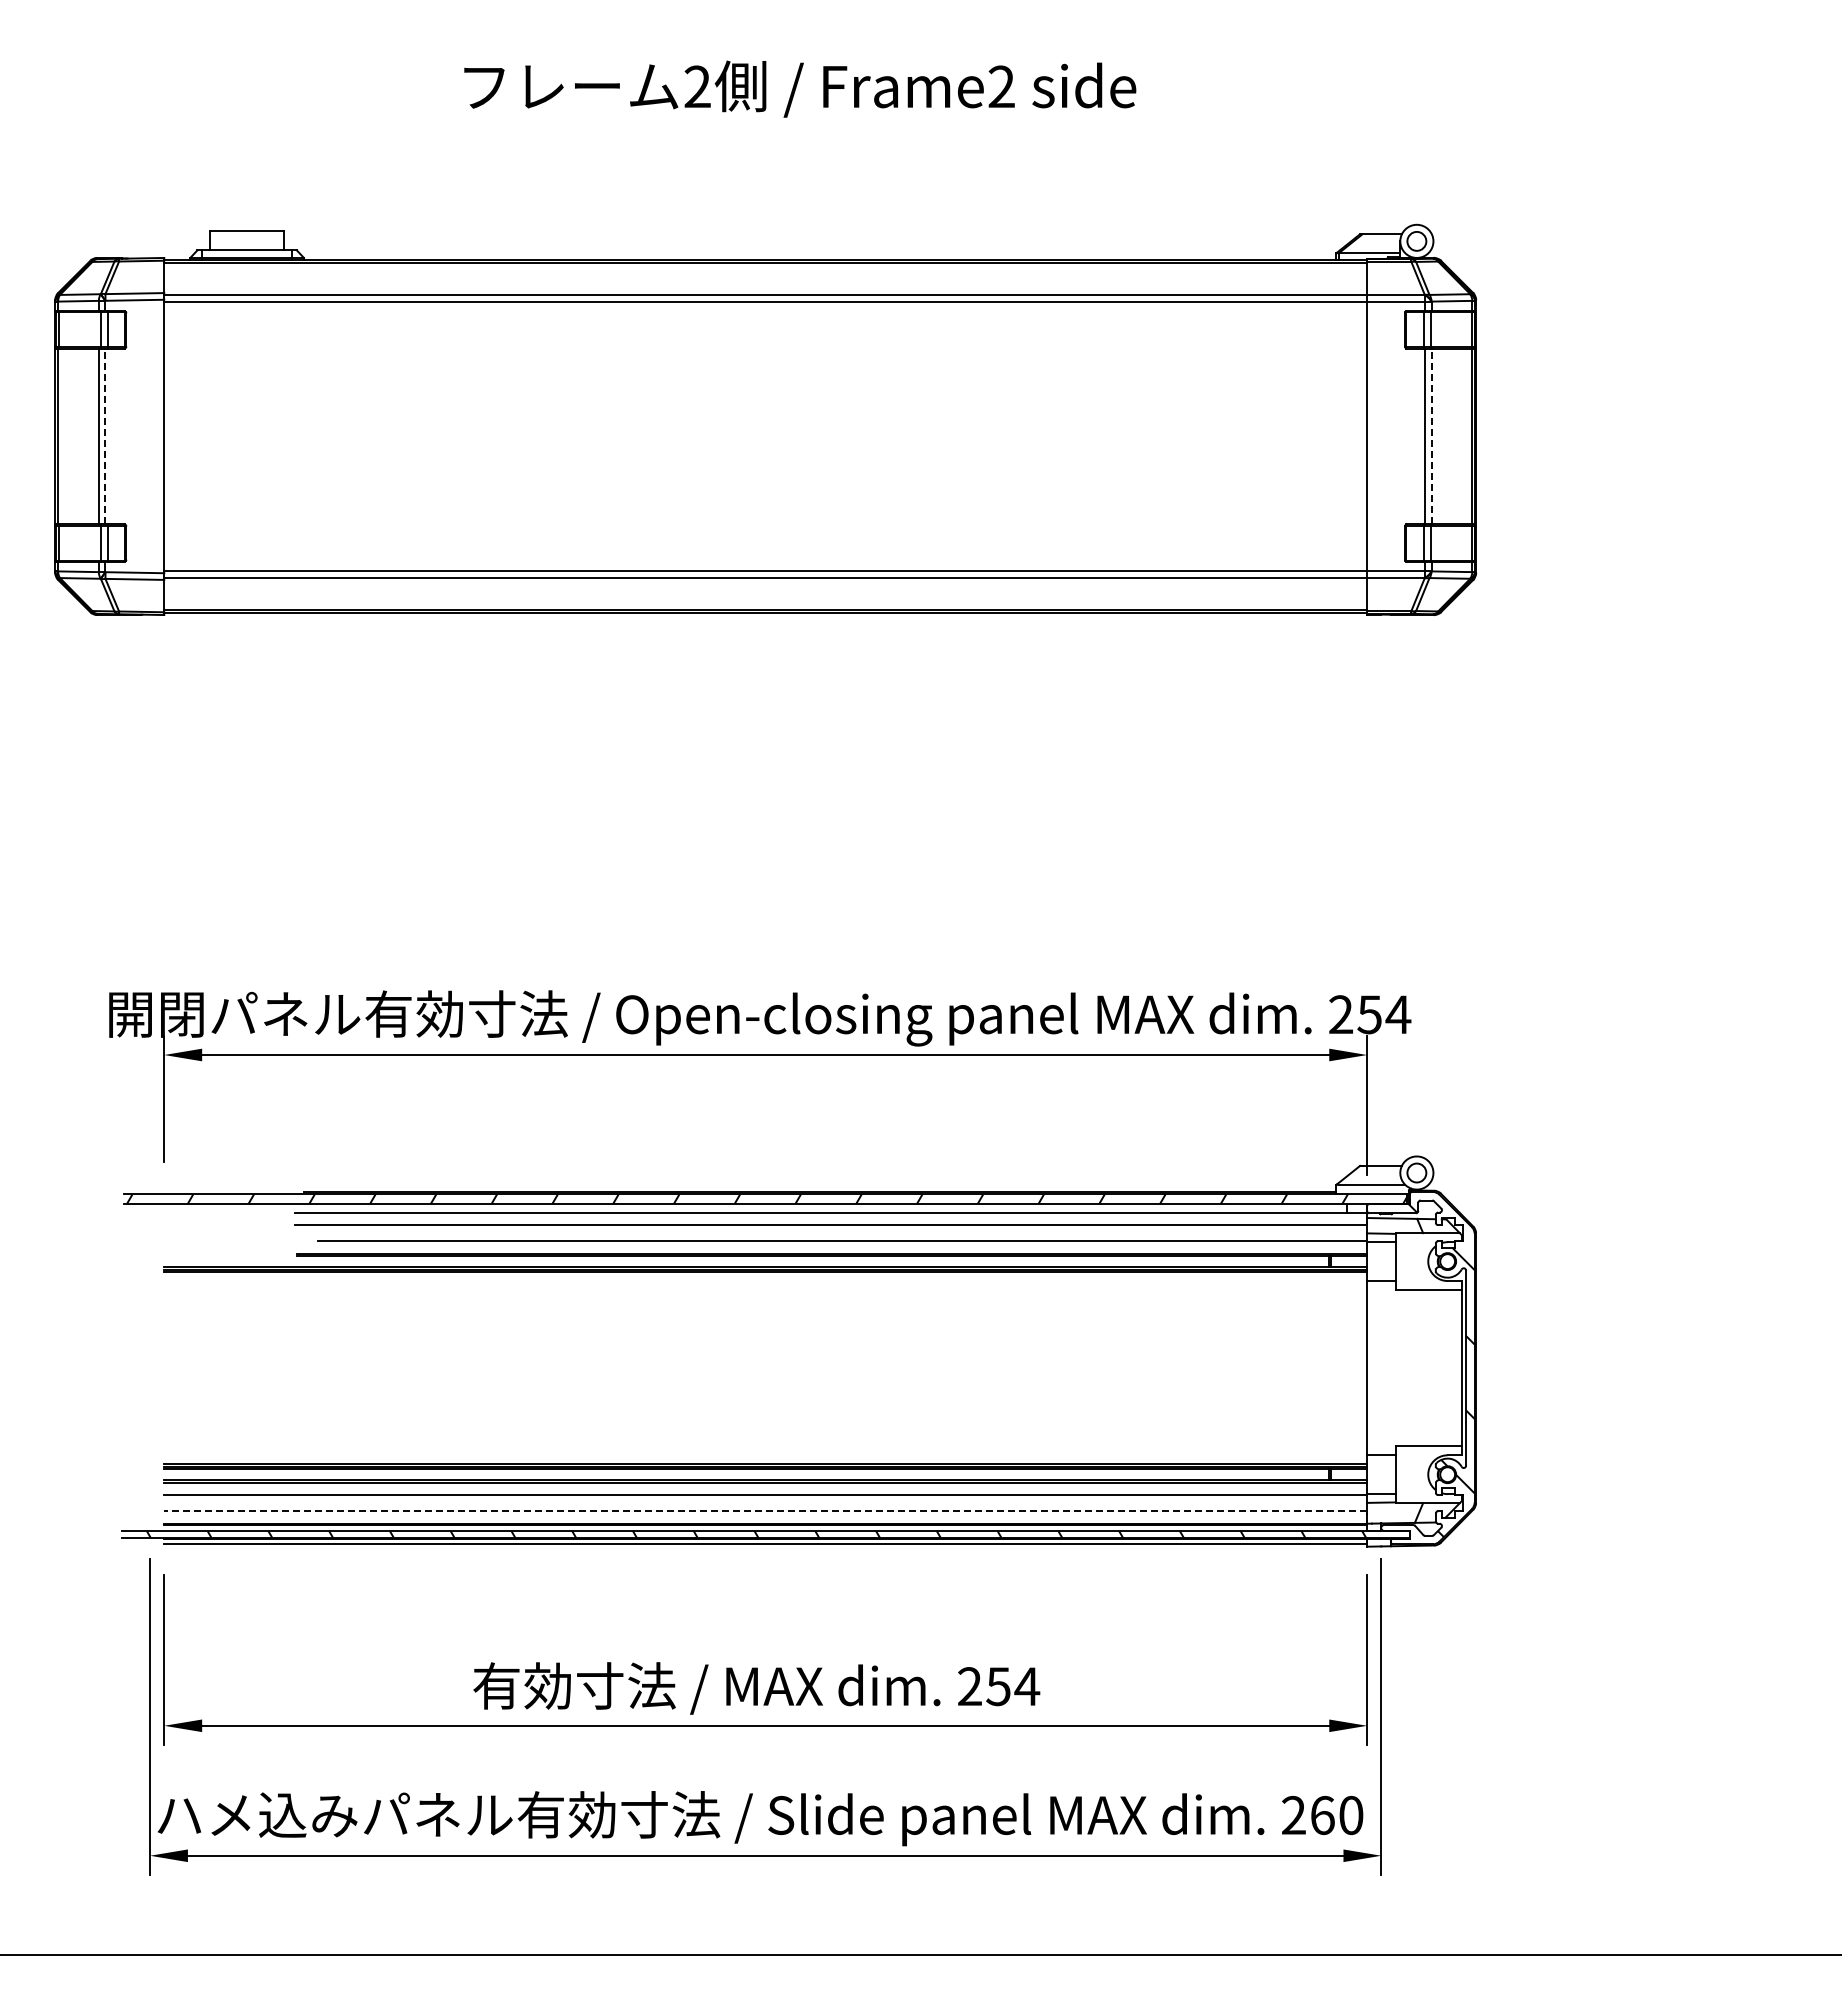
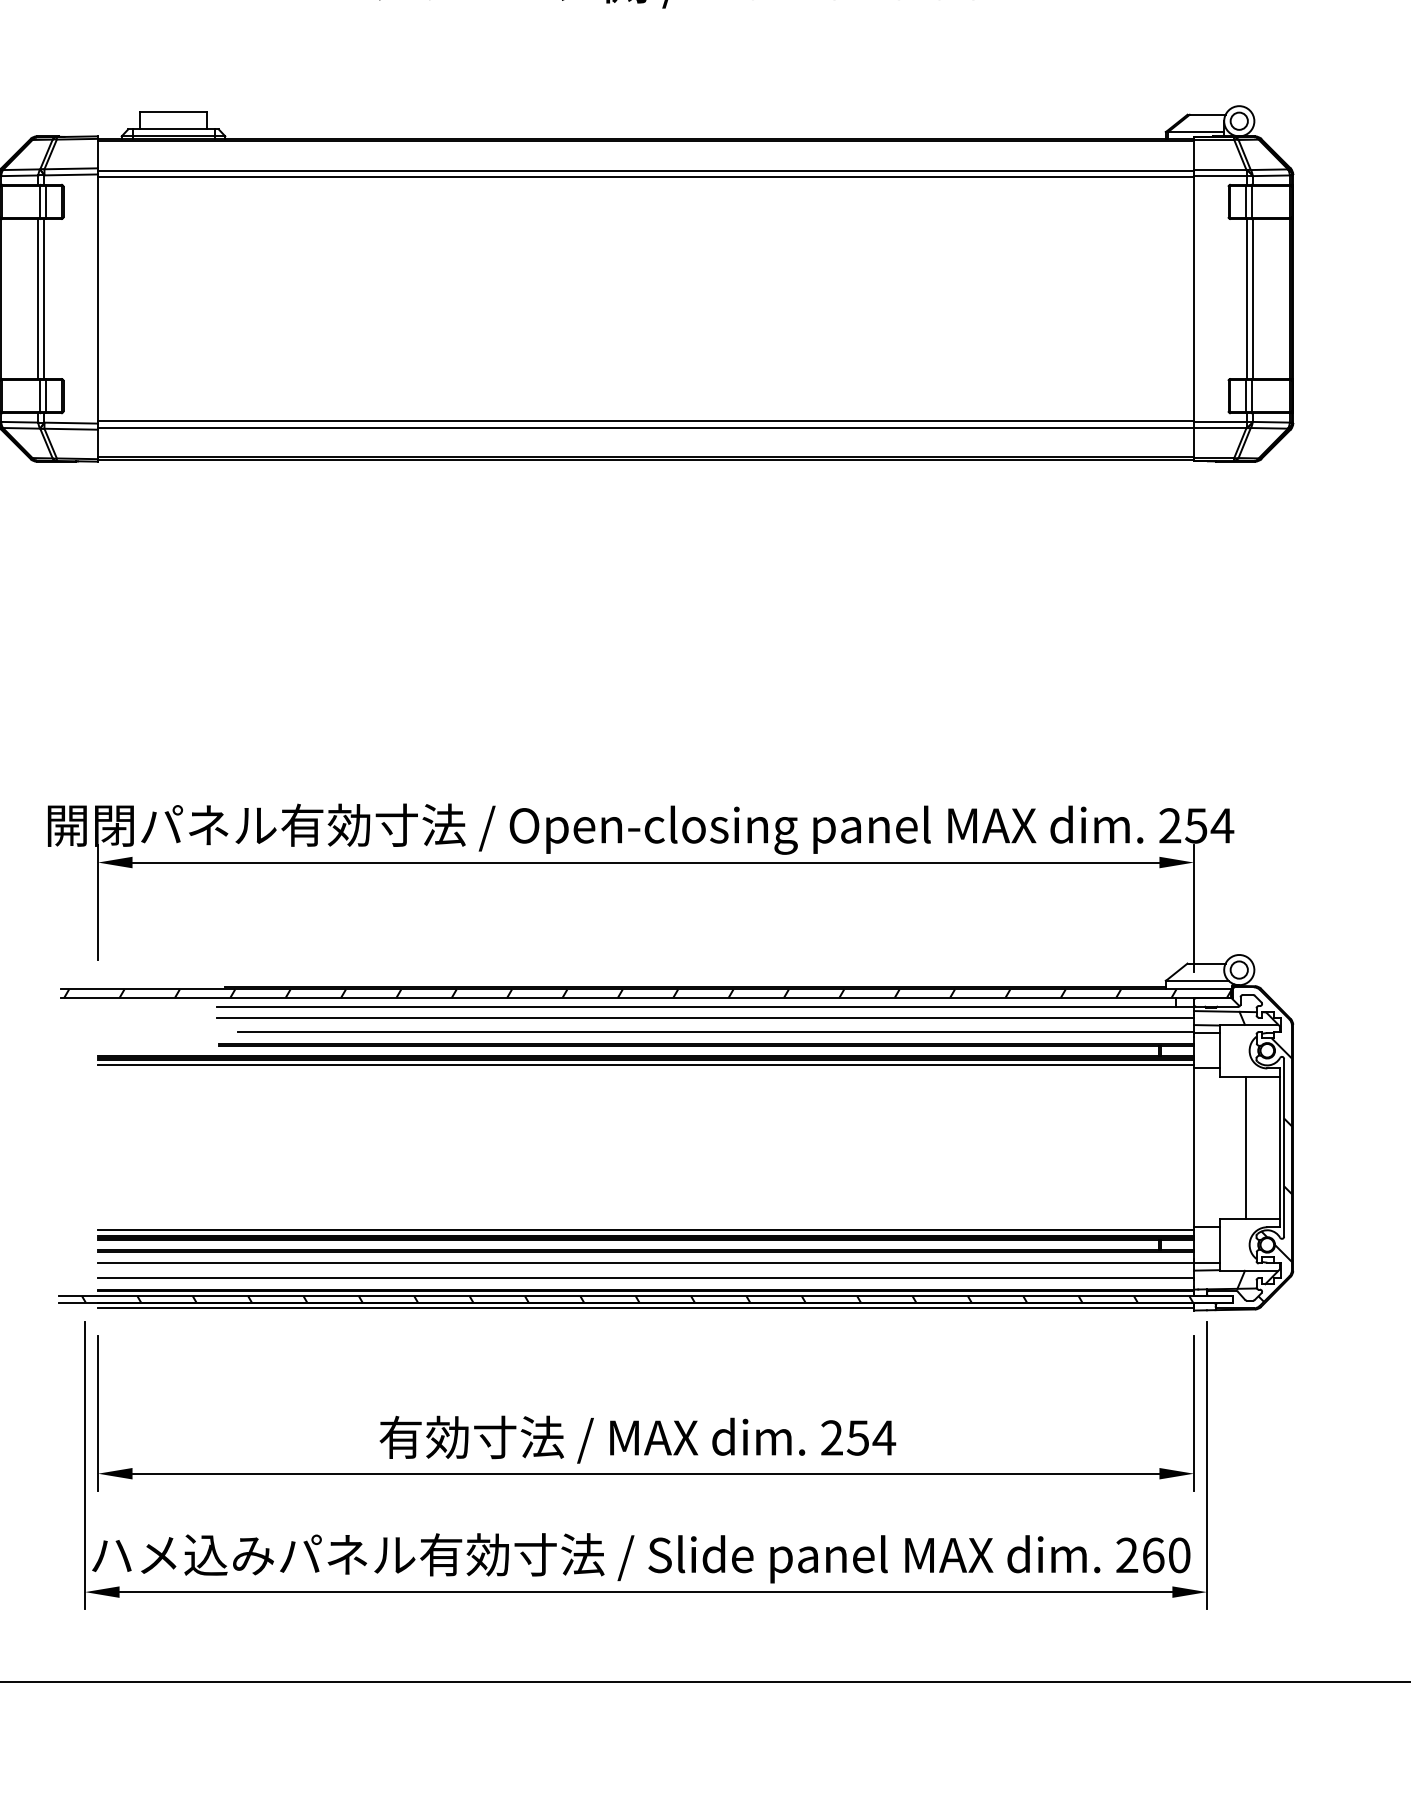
line: (105, 436) -> (44, 299), dashed -> solid
line: (1431, 436) -> (1252, 299), dashed -> solid
line: (765, 1277) -> (645, 1065), added
line: (1423, 1368) -> (1245, 1148), added
line: (765, 1458) -> (645, 1230), added
line: (765, 1511) -> (645, 1278), dashed -> solid

